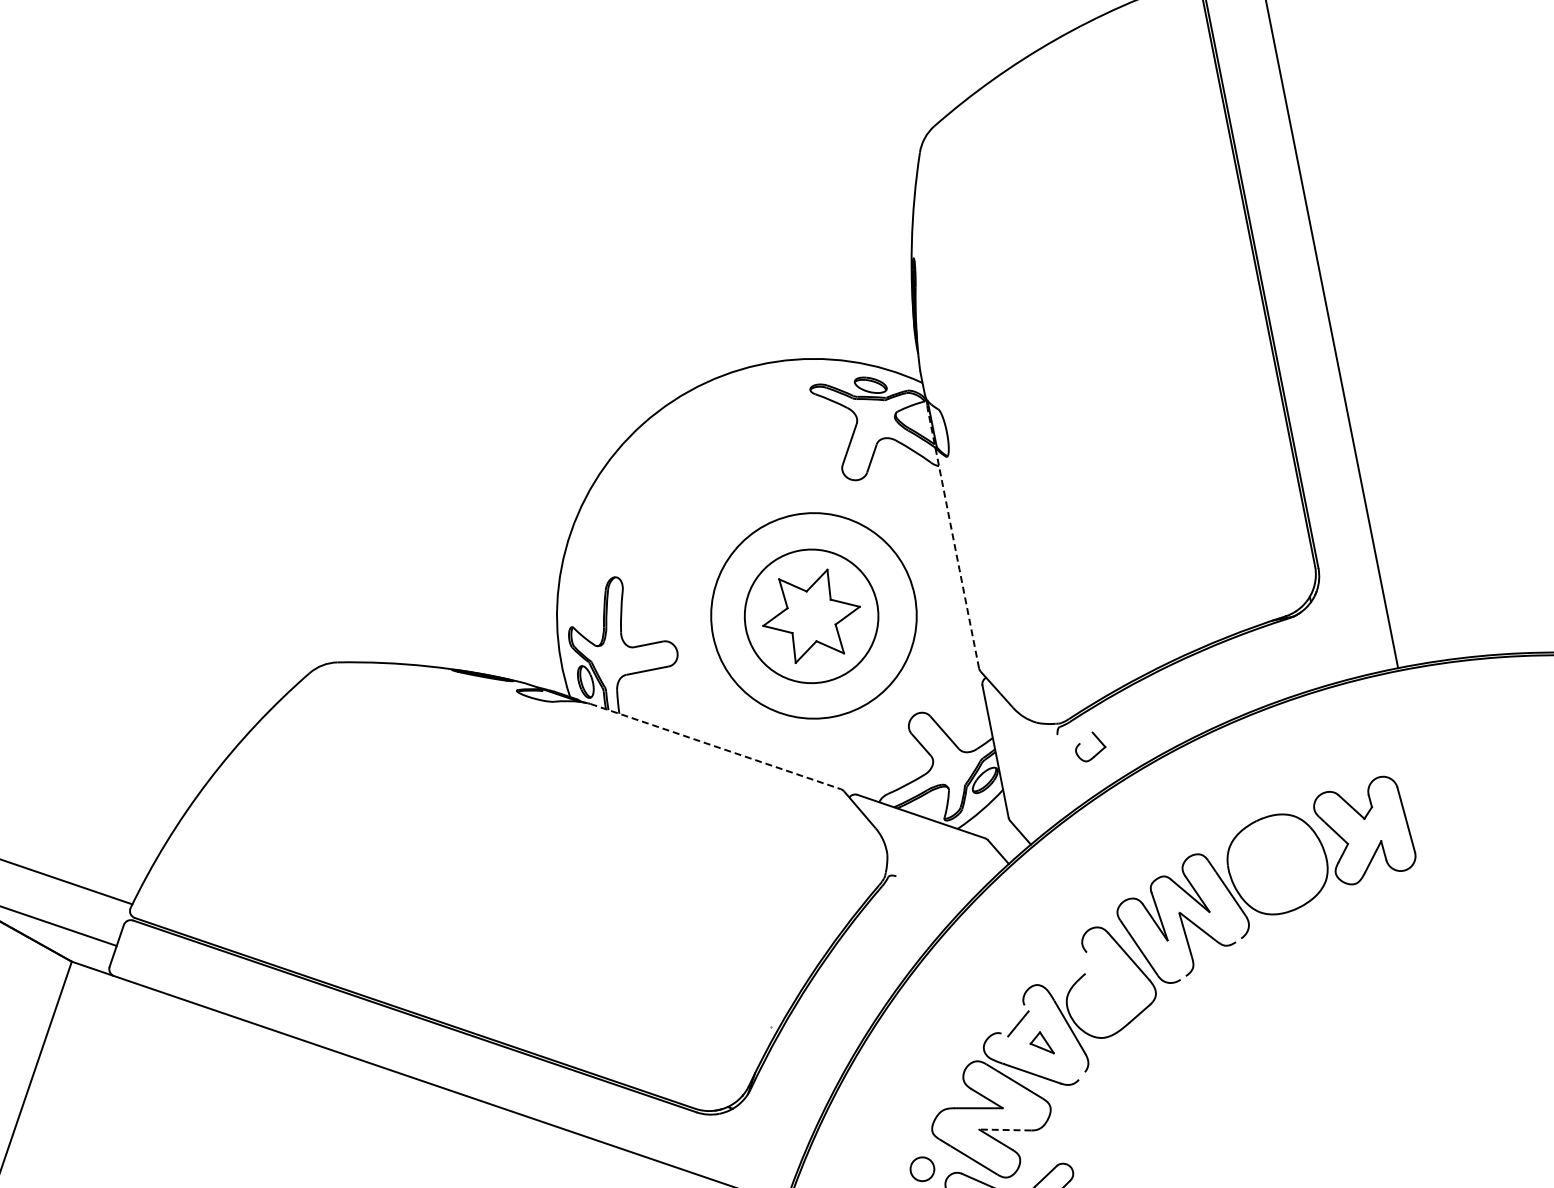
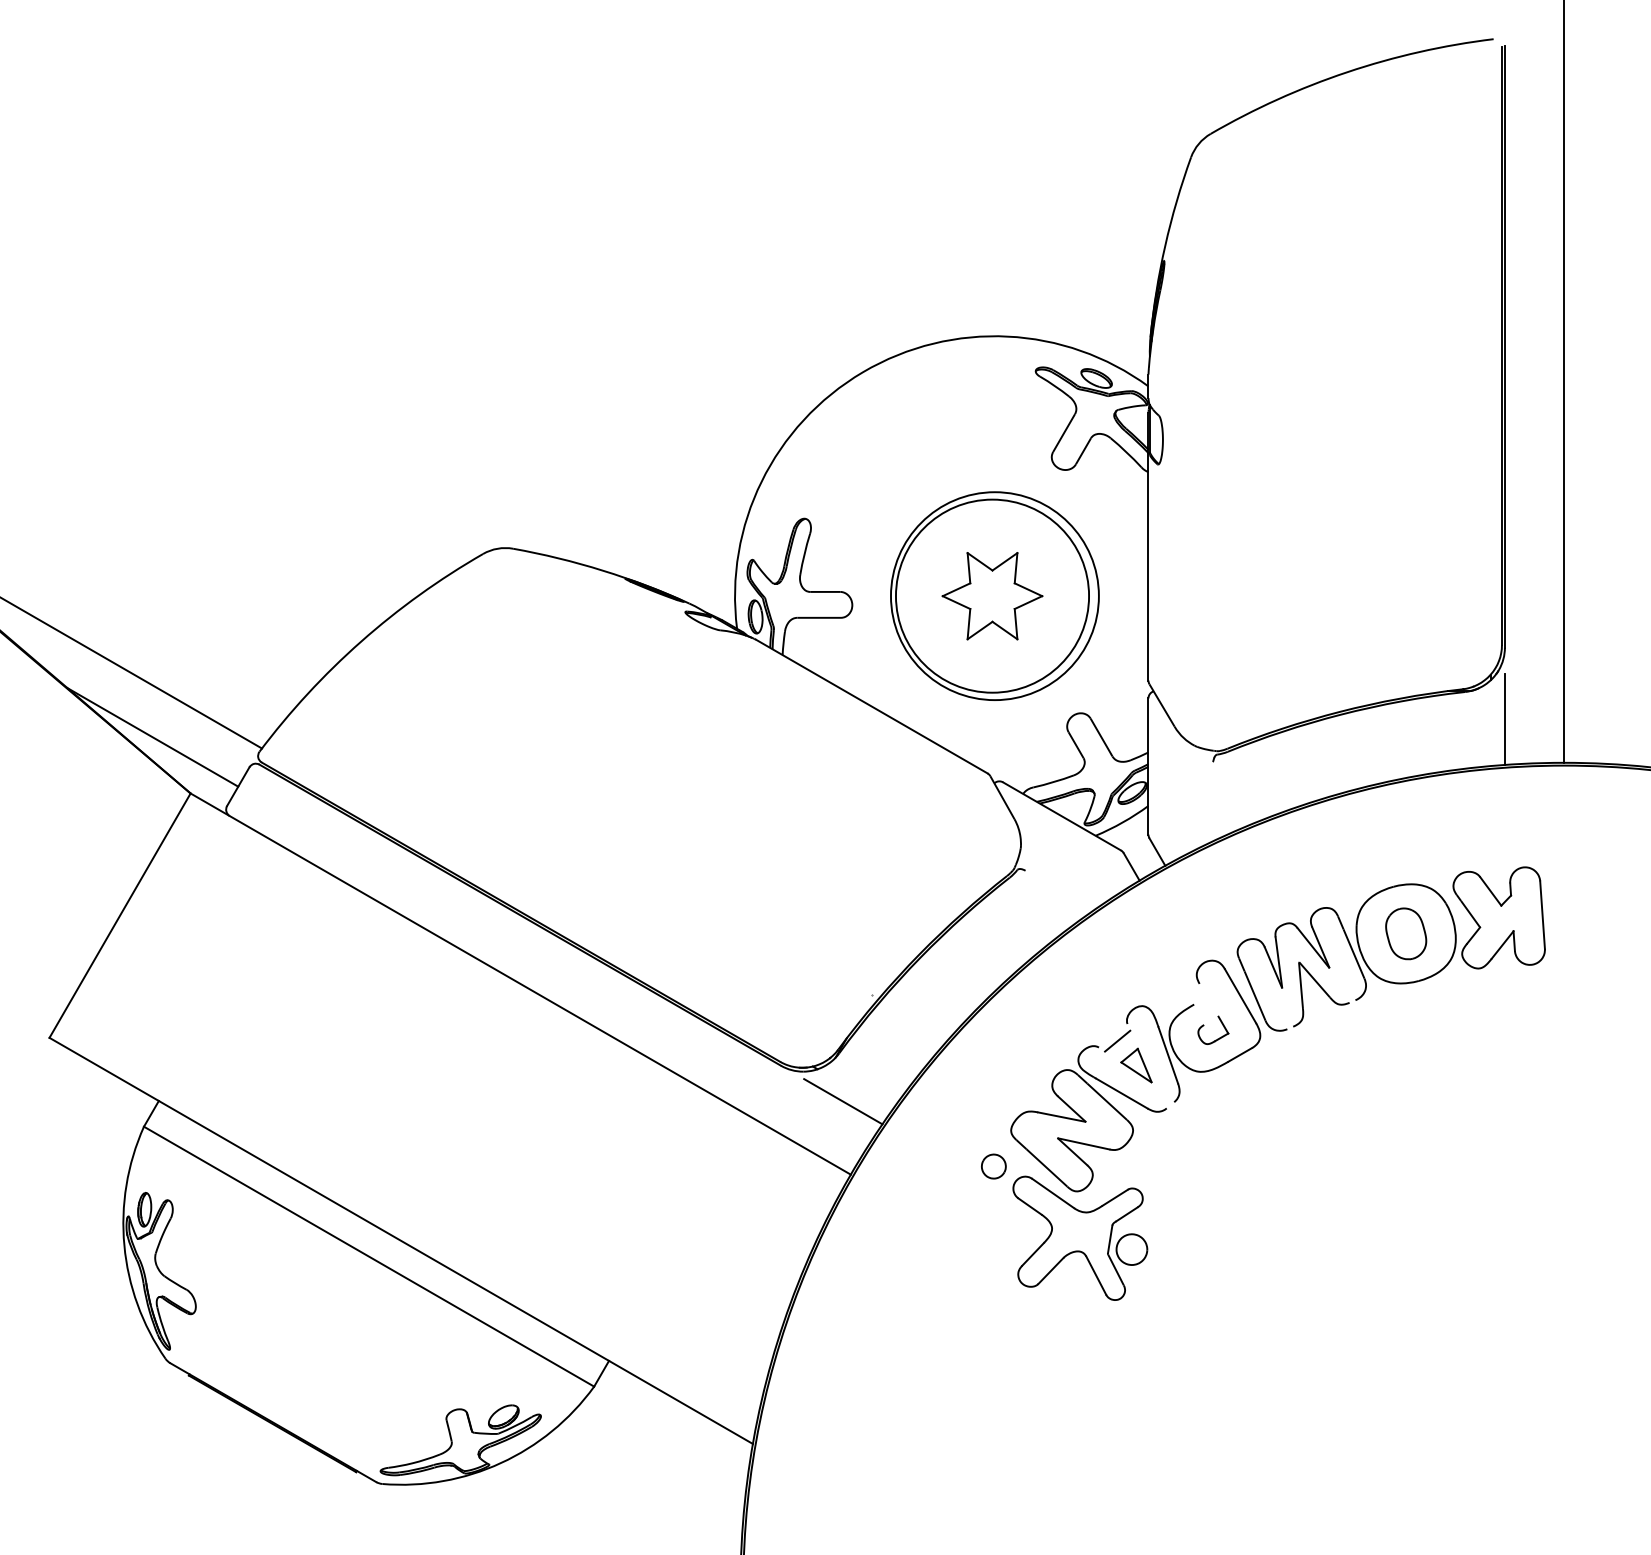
line: (953, 538) -> (1148, 546), dashed -> solid
circle: (811, 615) -> (992, 595), size x1.43
line: (1331, 637) -> (1504, 719), added
part: (1080, 743) -> (1204, 1025), moved
line: (715, 746) -> (871, 706), dashed -> solid
part: (1277, 864) -> (1406, 933), added
part: (1041, 1043) -> (1136, 1065), size x1.43
line: (1004, 1129) -> (1083, 1143), dashed -> solid
line: (764, 1135) -> (843, 1101), added

